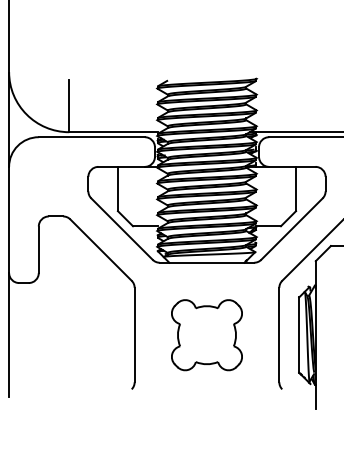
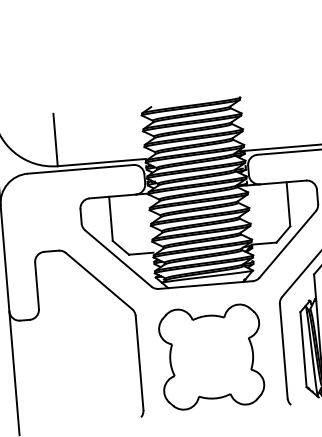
part: (206, 335) -> (211, 357), size x1.43

